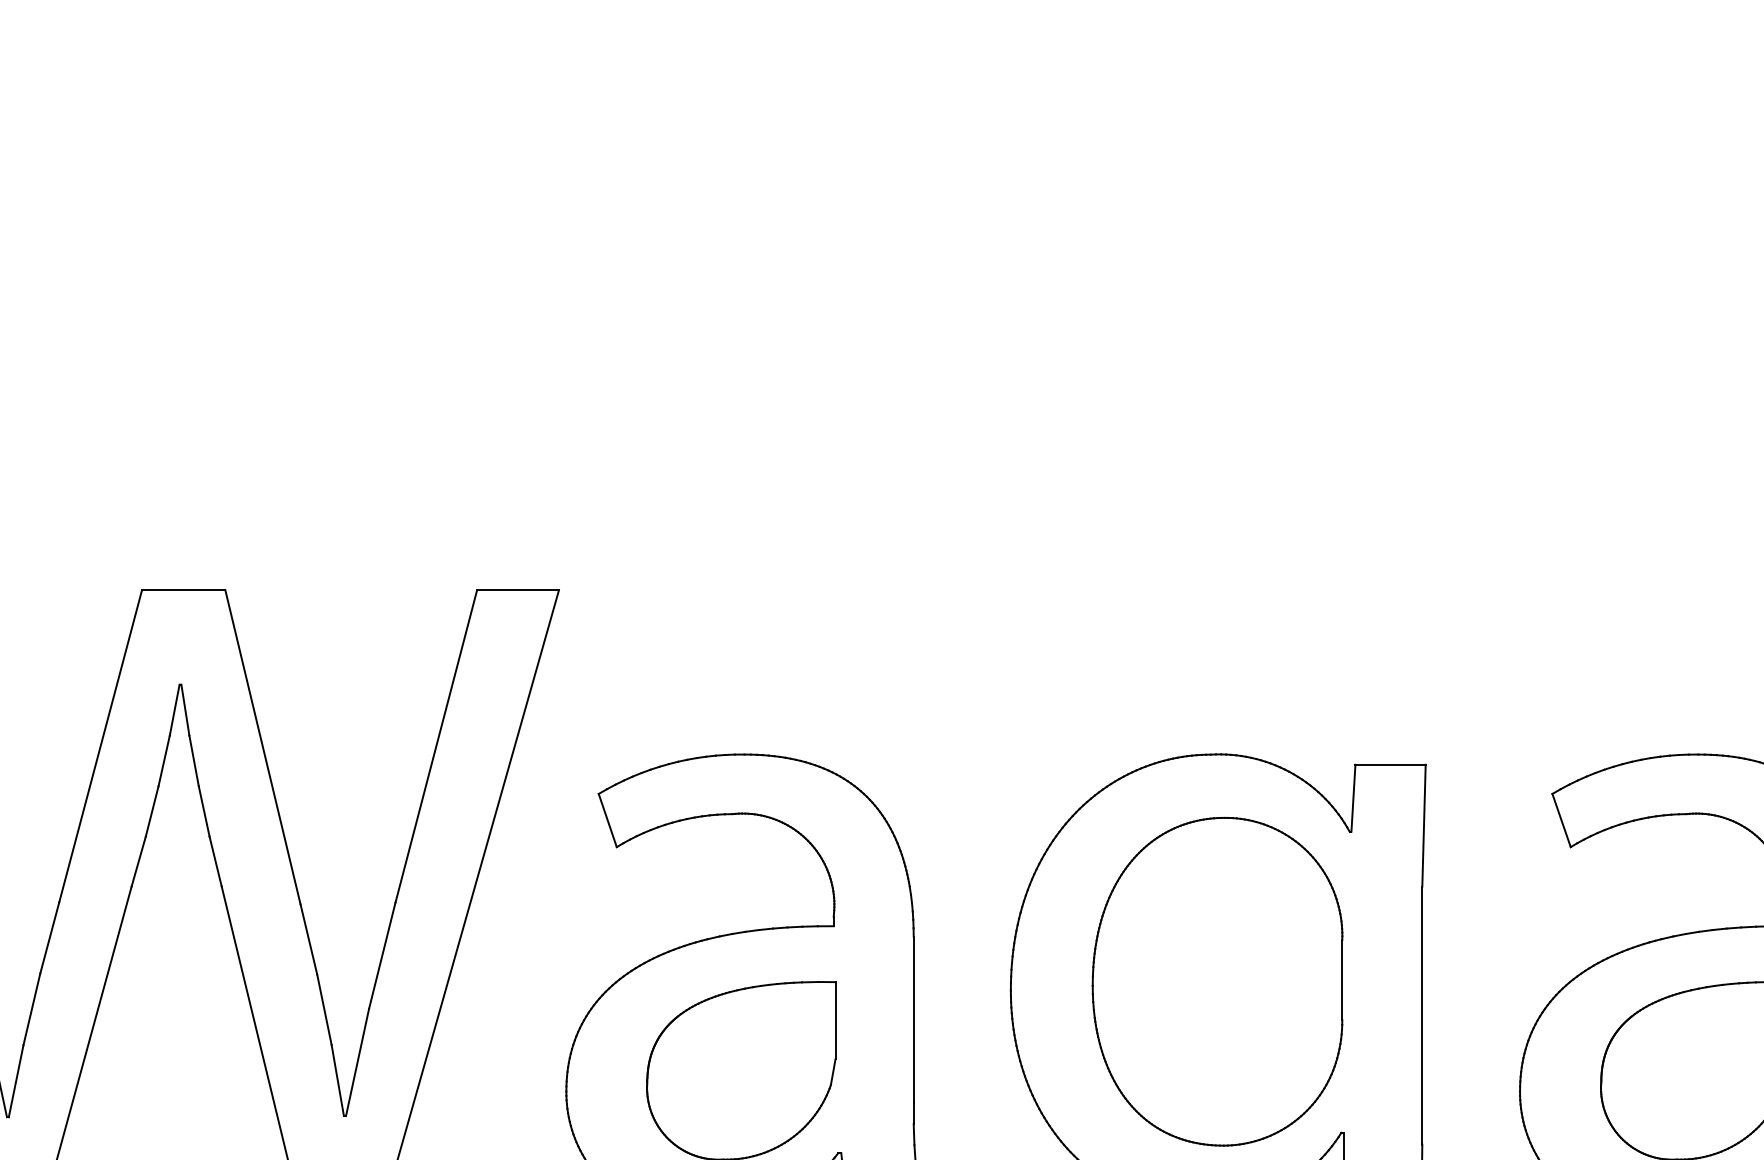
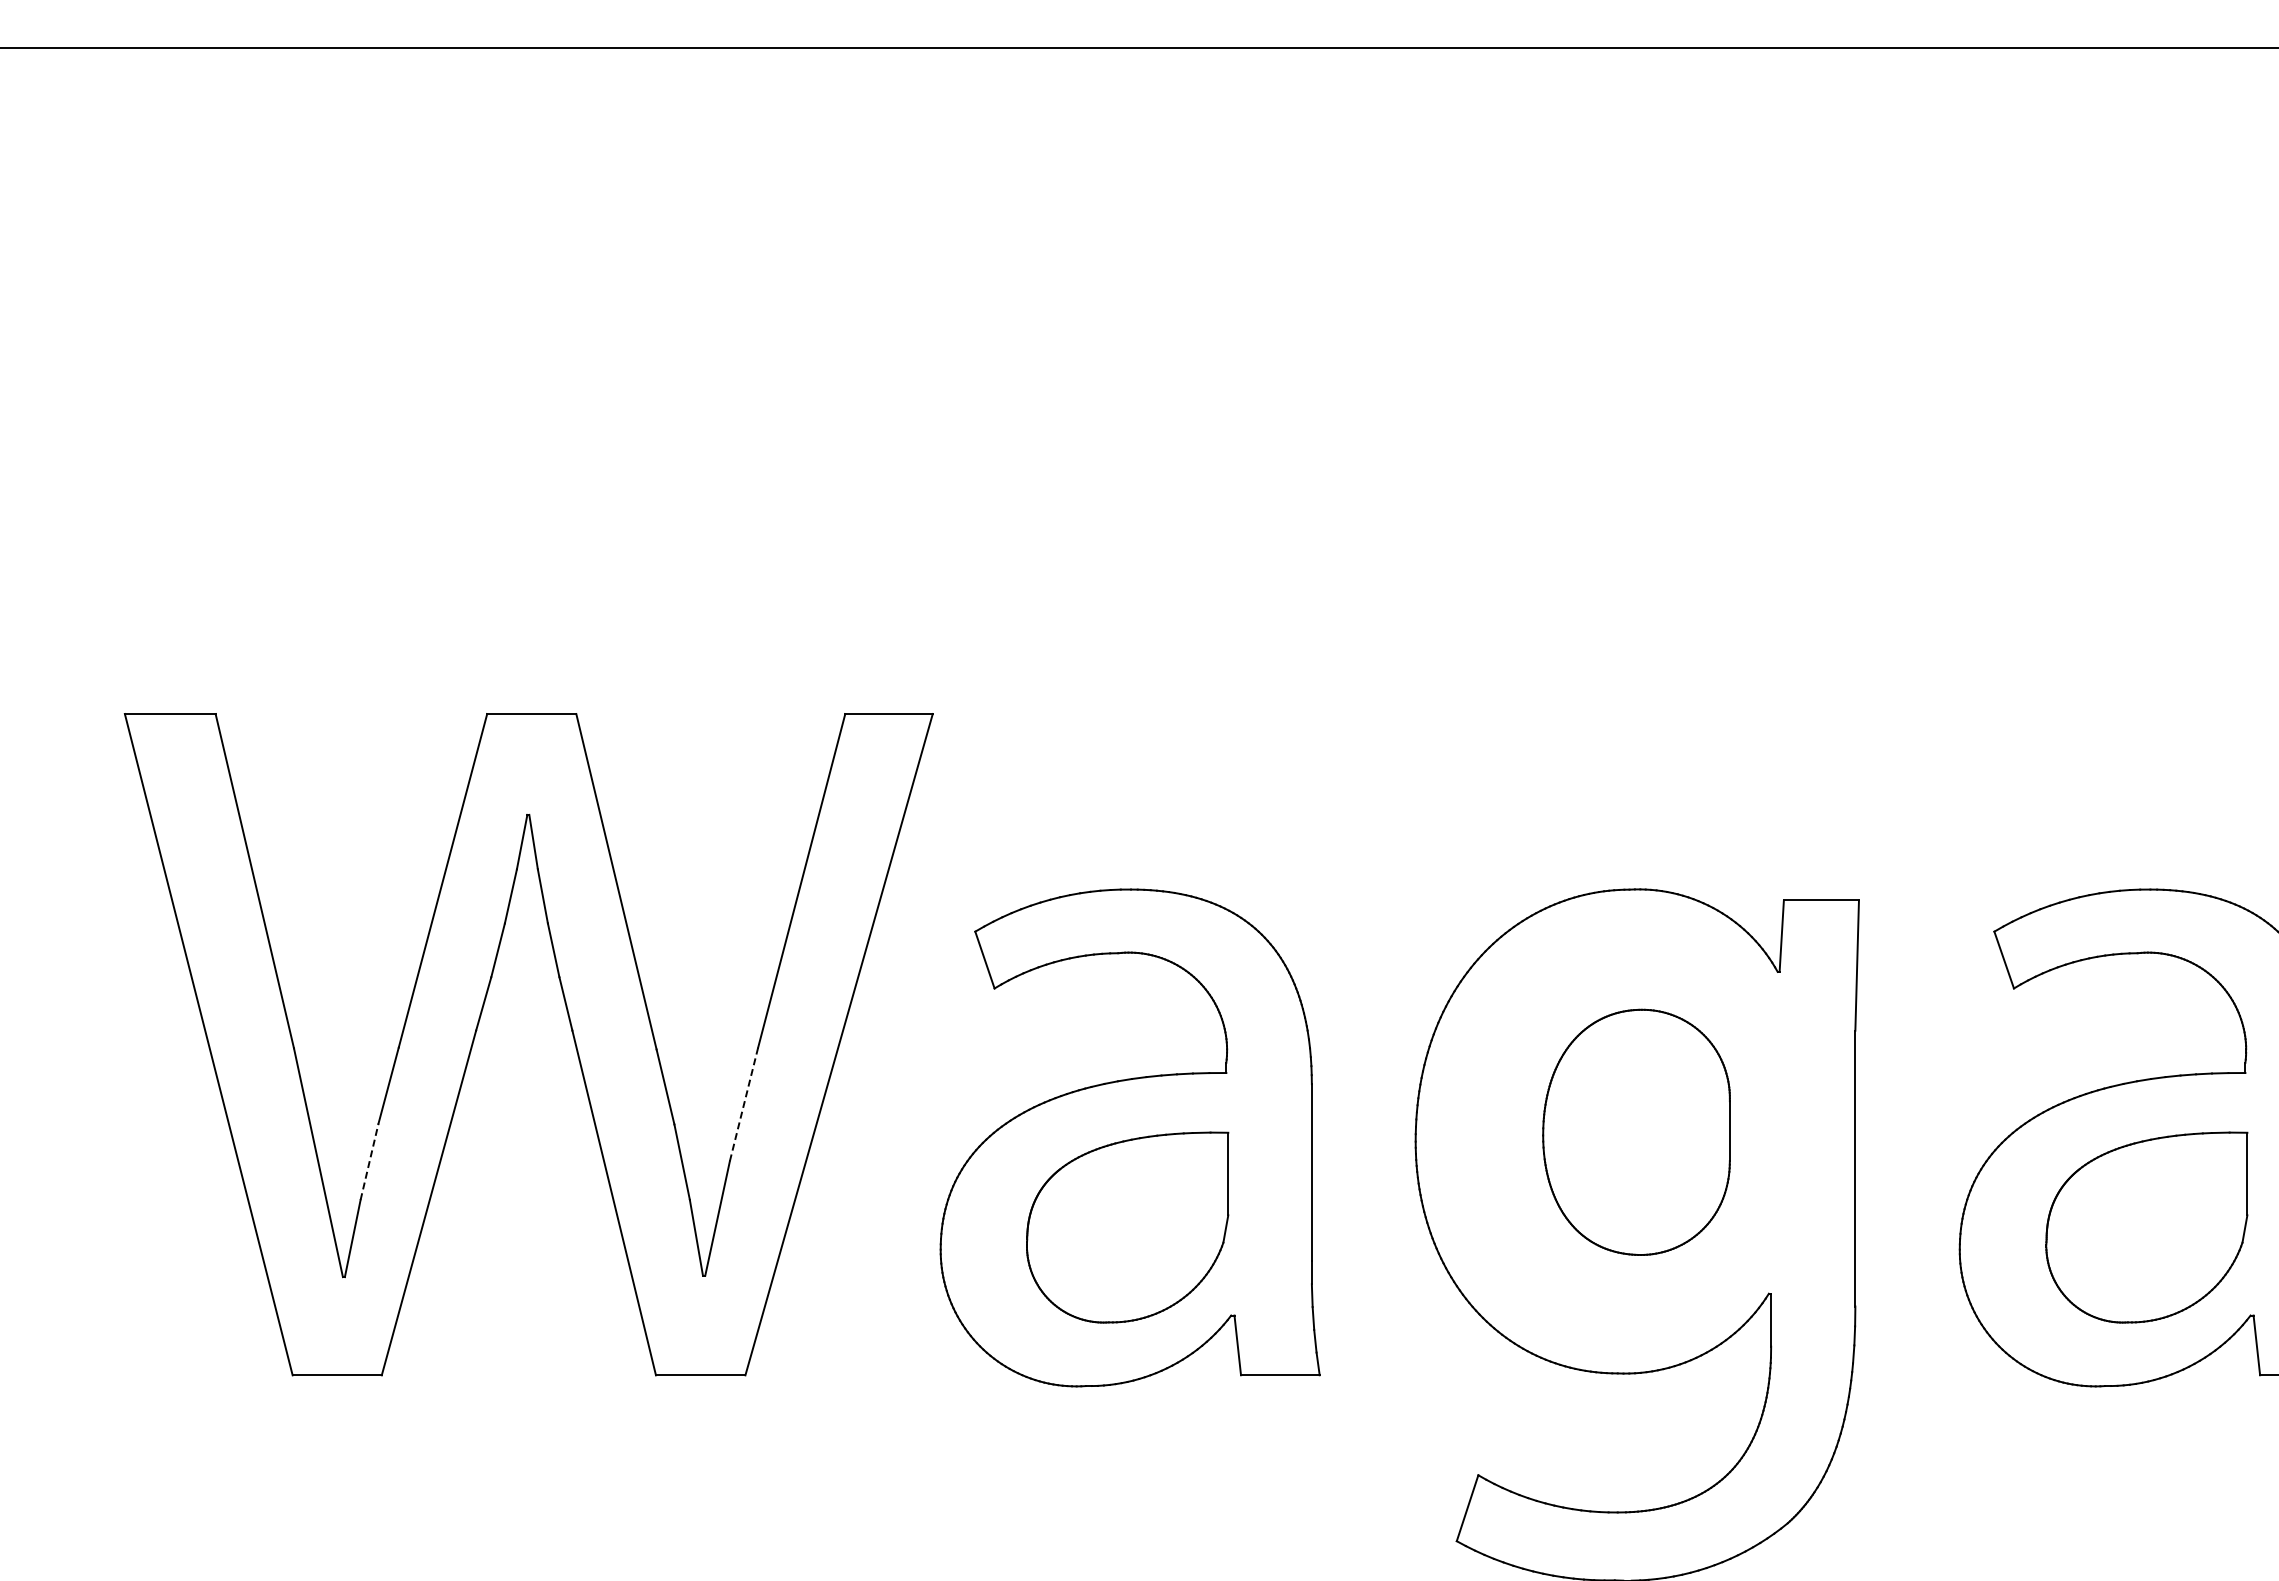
line: (382, 955) -> (744, 1104), solid -> dashed
part: (1217, 981) -> (1636, 1132), size x0.7
line: (31, 1009) -> (369, 1161), solid -> dashed

